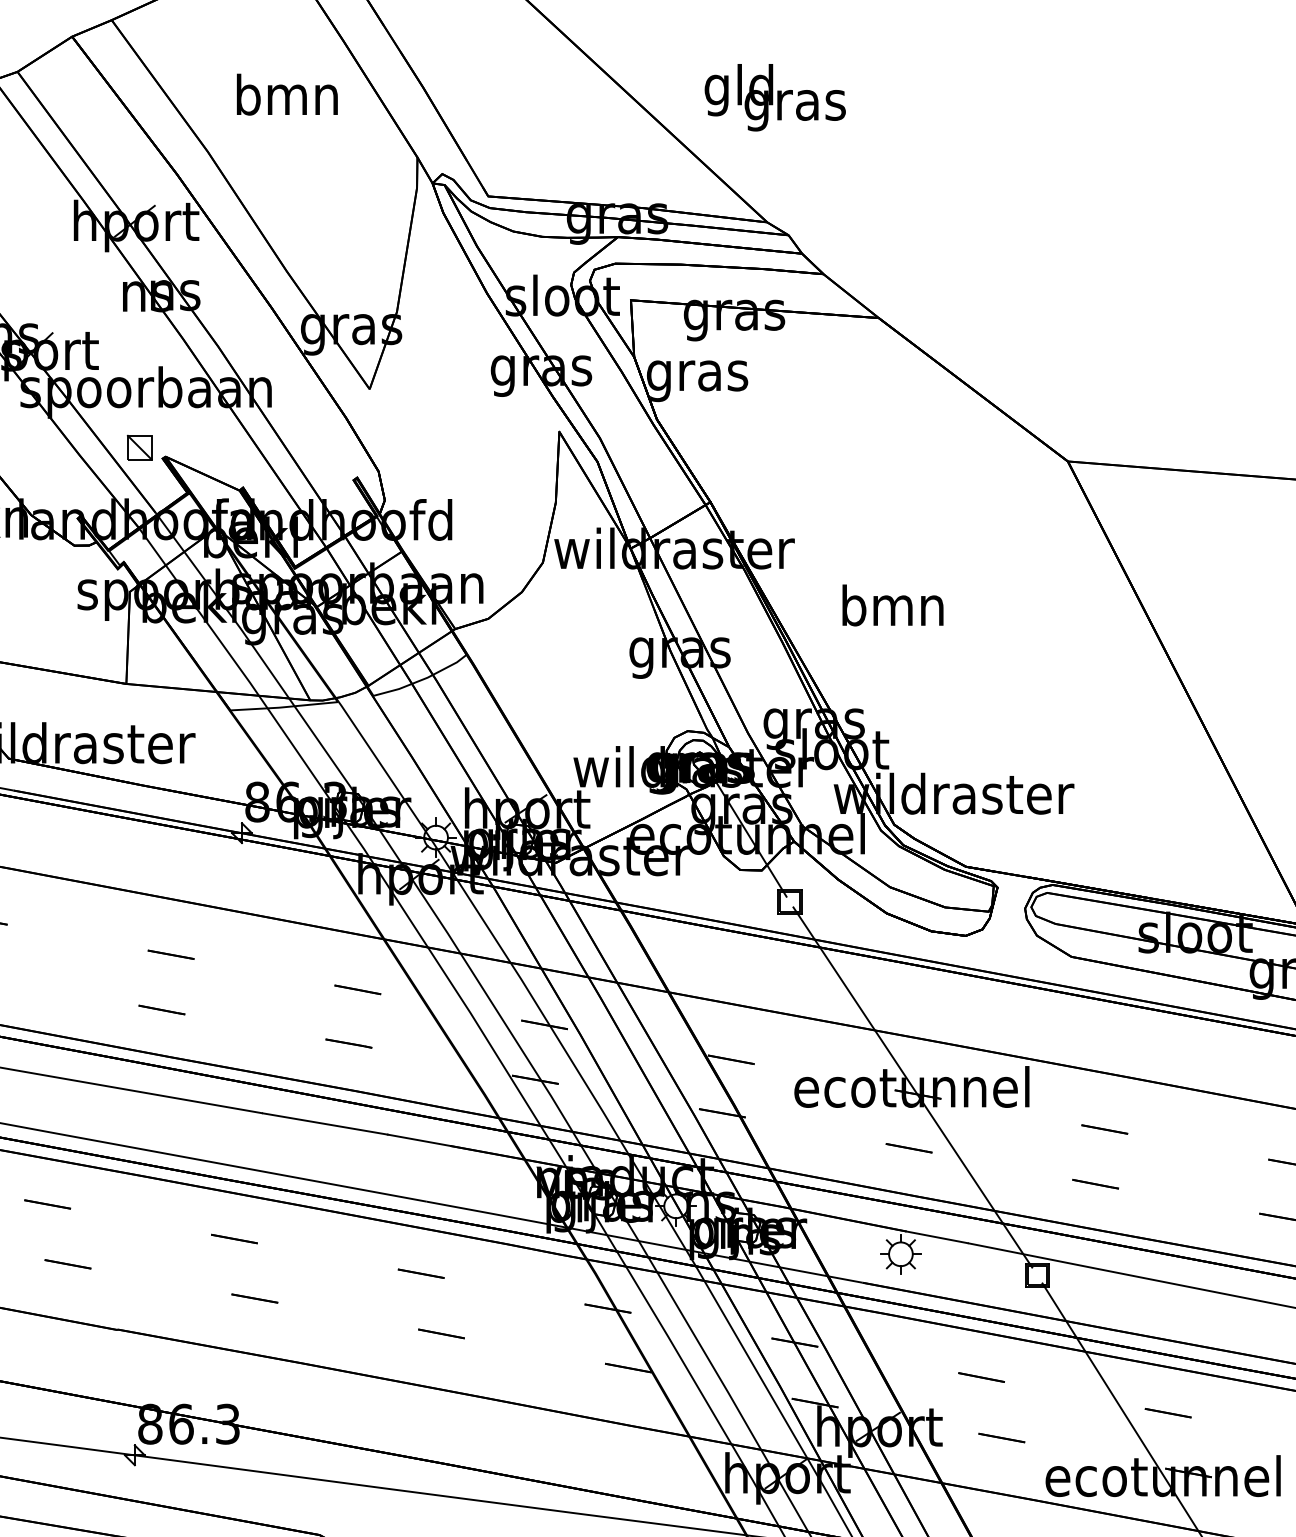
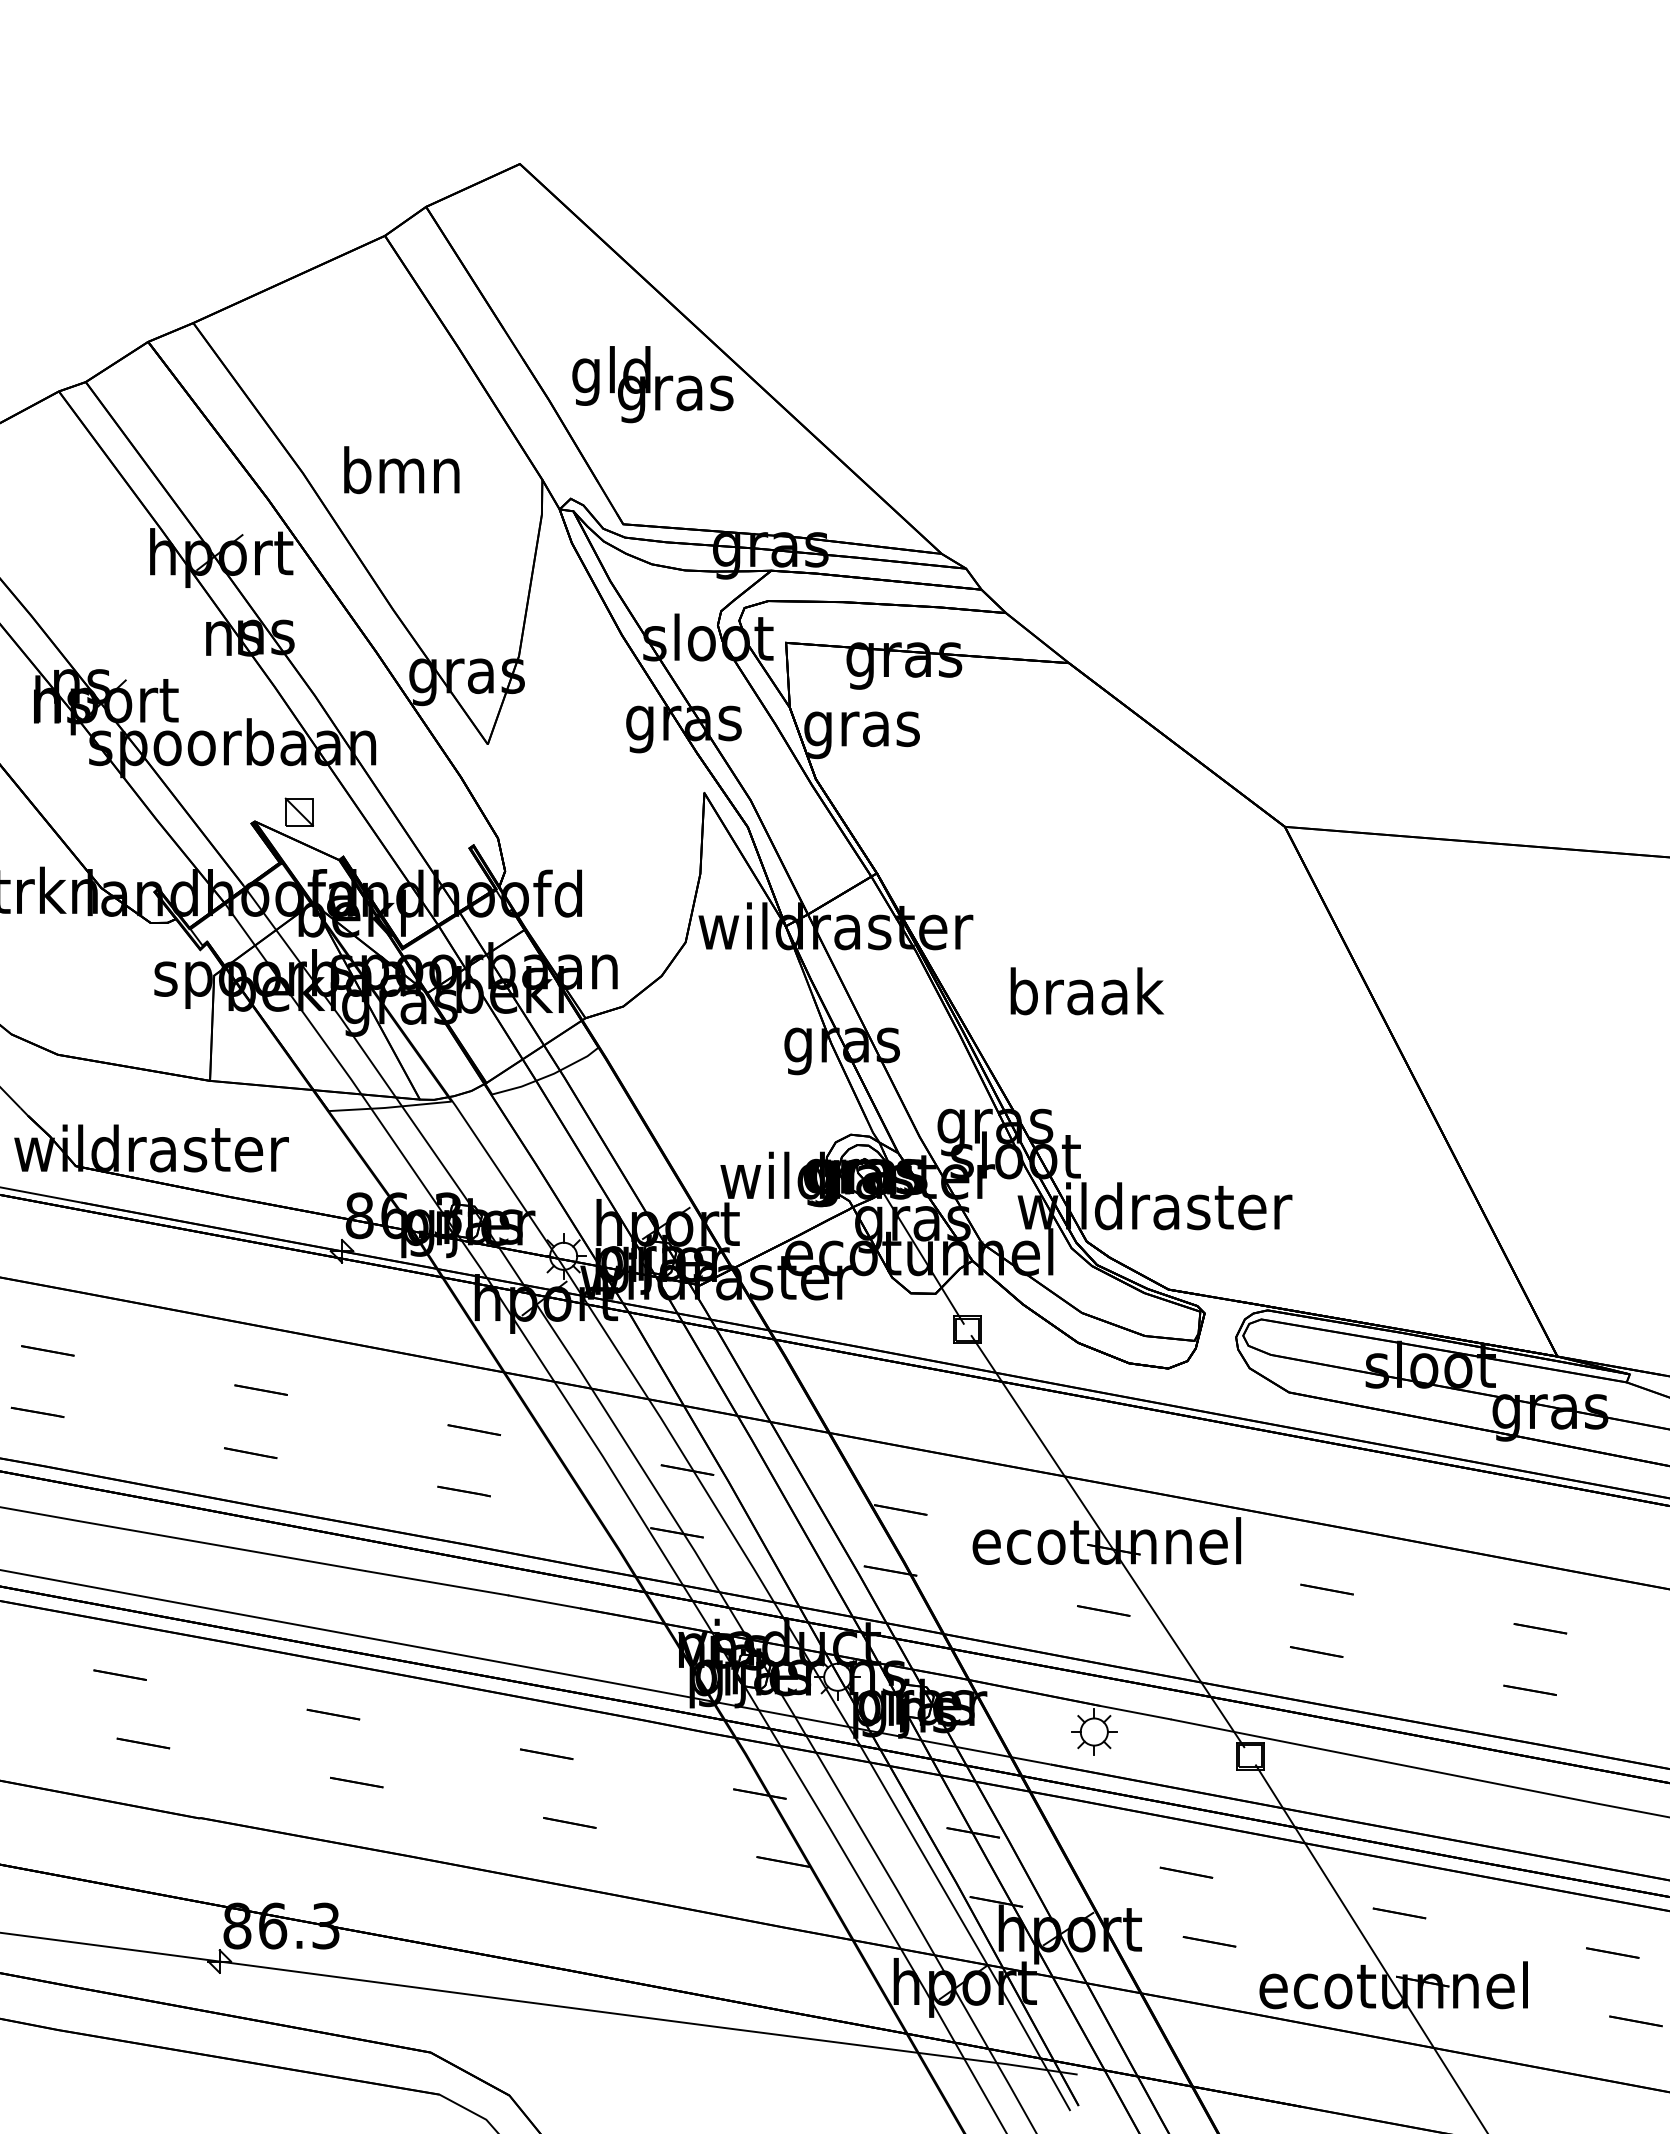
text: (287, 95) -> (401, 470), moved
text: (774, 97) -> (652, 384), moved
part: (139, 447) -> (298, 811), moved
text: (894, 605) -> (1087, 991), bmn -> braak

